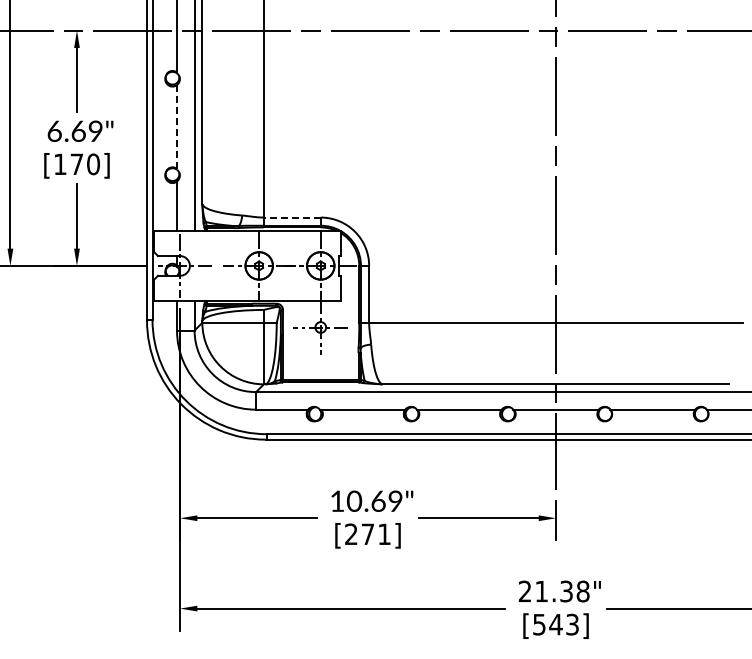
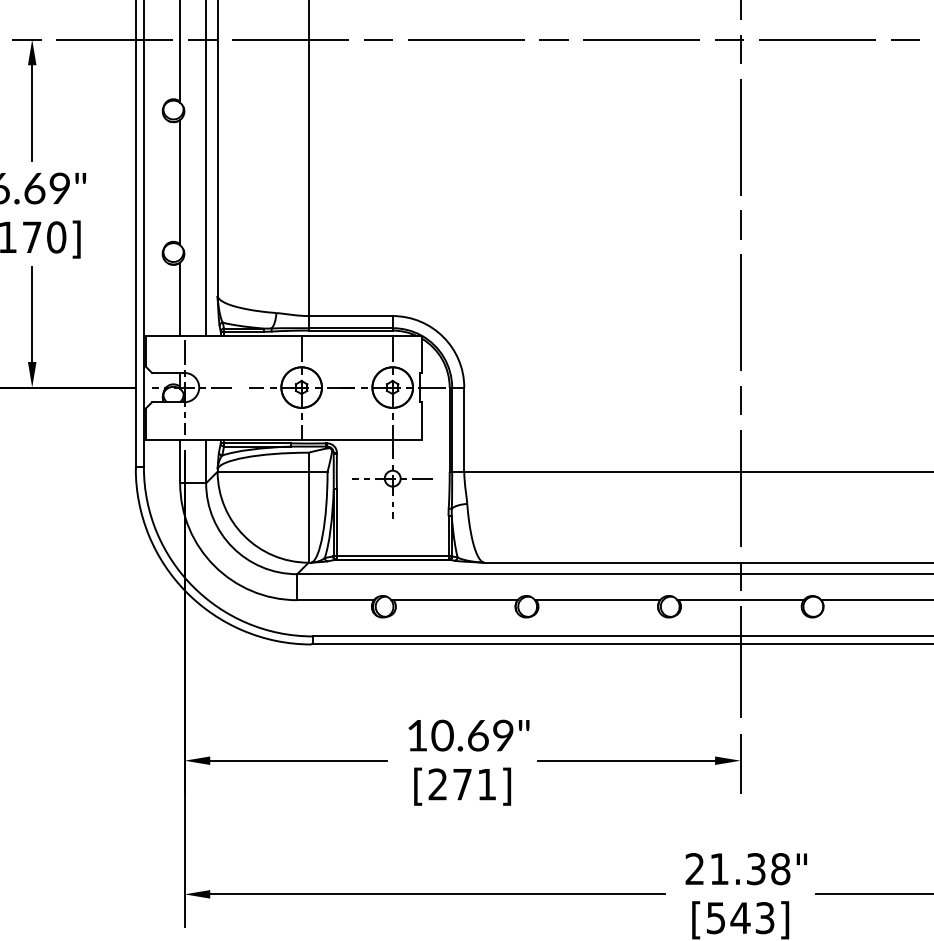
line: (177, 127) -> (180, 182), dashed -> solid
line: (291, 217) -> (349, 315), dashed -> solid

